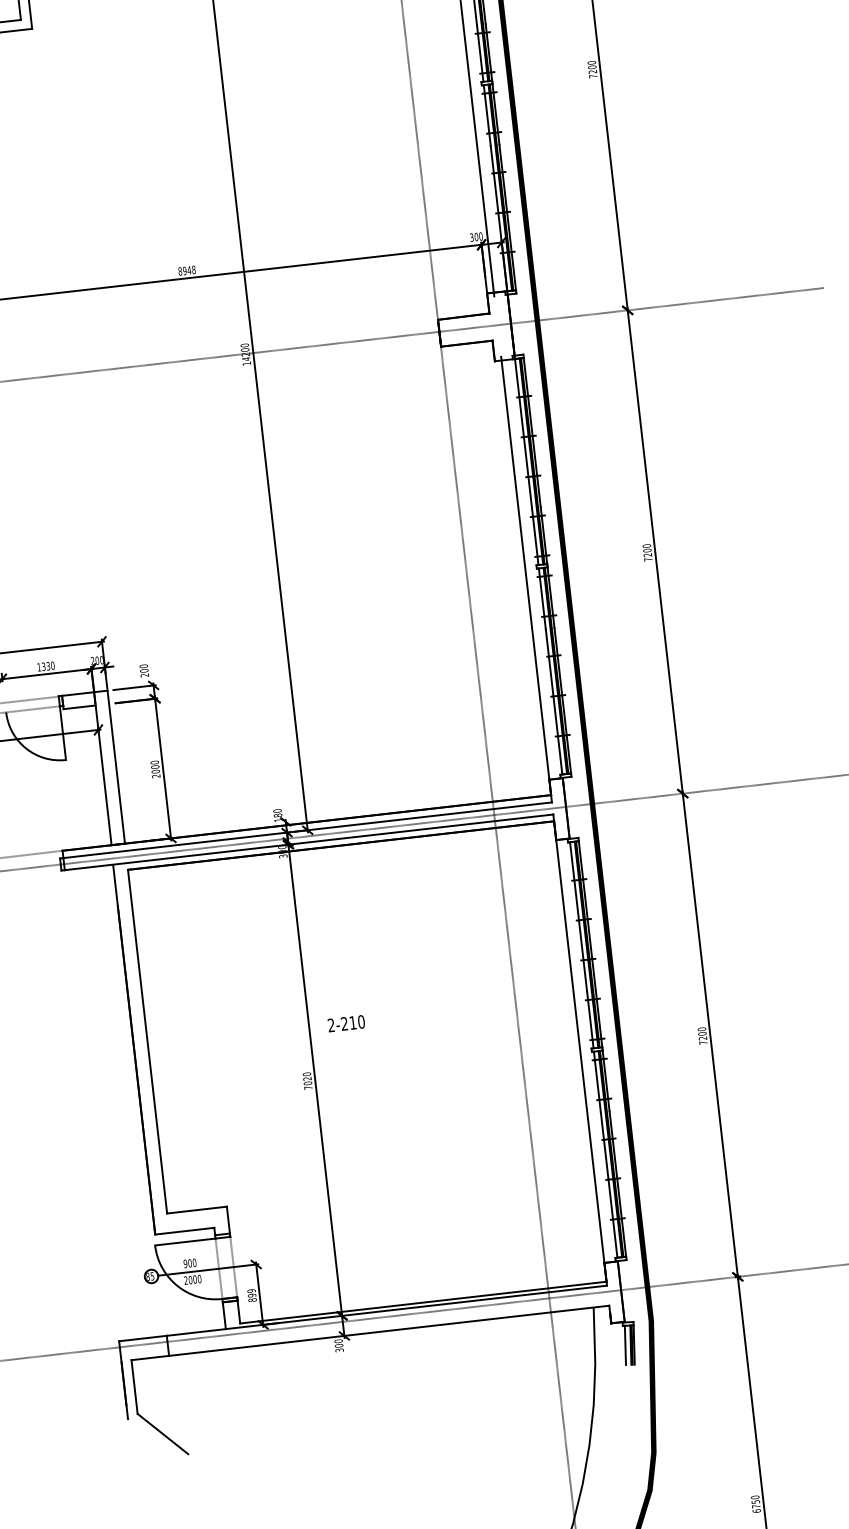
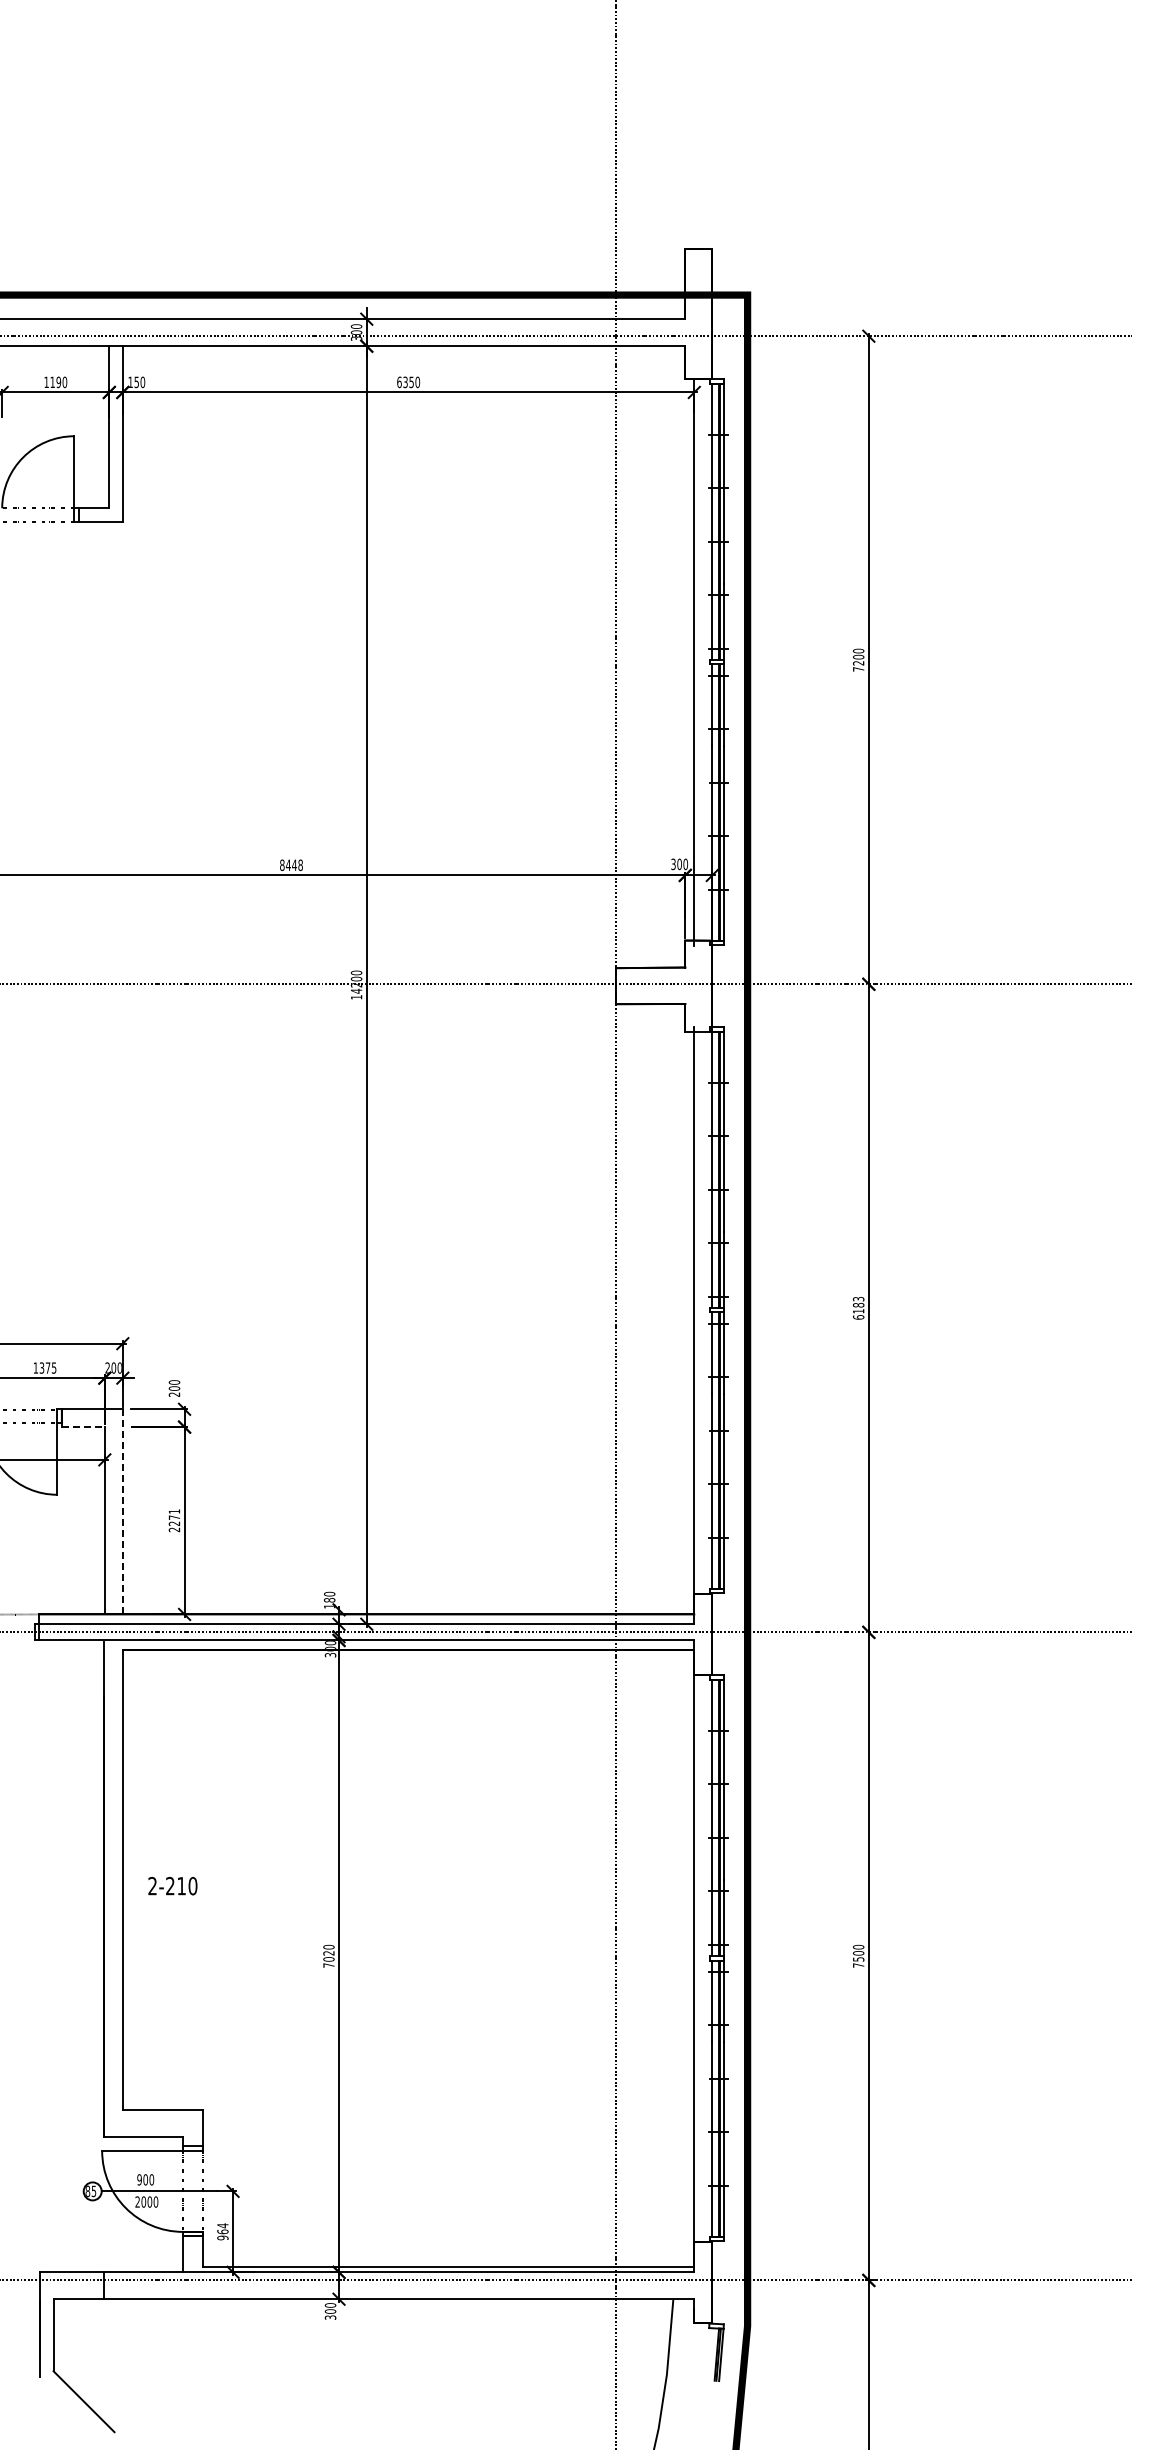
text: (184, 270) -> (287, 864), 8948 -> 8448
text: (647, 552) -> (858, 1307), 7200 -> 6183
text: (50, 665) -> (50, 1367), 1330 -> 1375
line: (79, 707) -> (83, 1427), solid -> dashed
line: (115, 766) -> (122, 1511), solid -> dashed
text: (155, 767) -> (174, 1517), 2000 -> 2271
text: (346, 1023) -> (172, 1885), moved
text: (702, 1038) -> (858, 1959), 7200 -> 7500
text: (251, 1295) -> (222, 2231), 899 -> 964
line: (625, 1344) -> (709, 2353), removed

